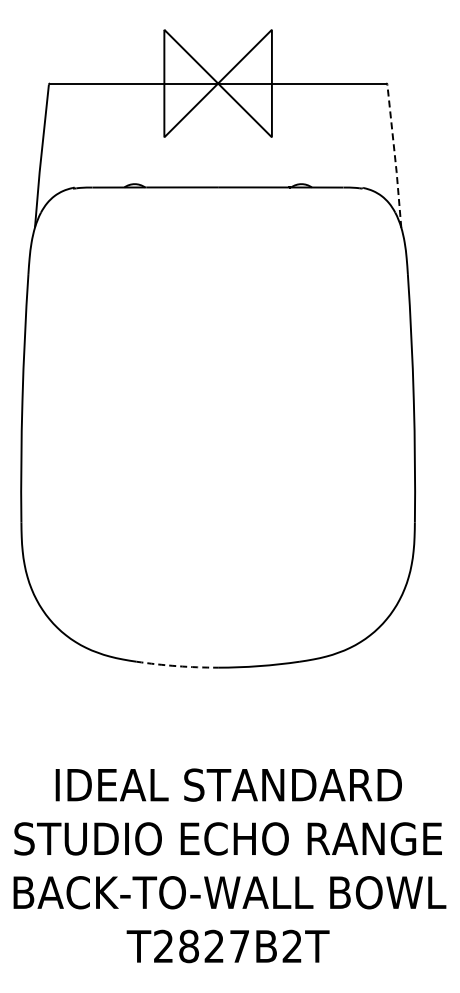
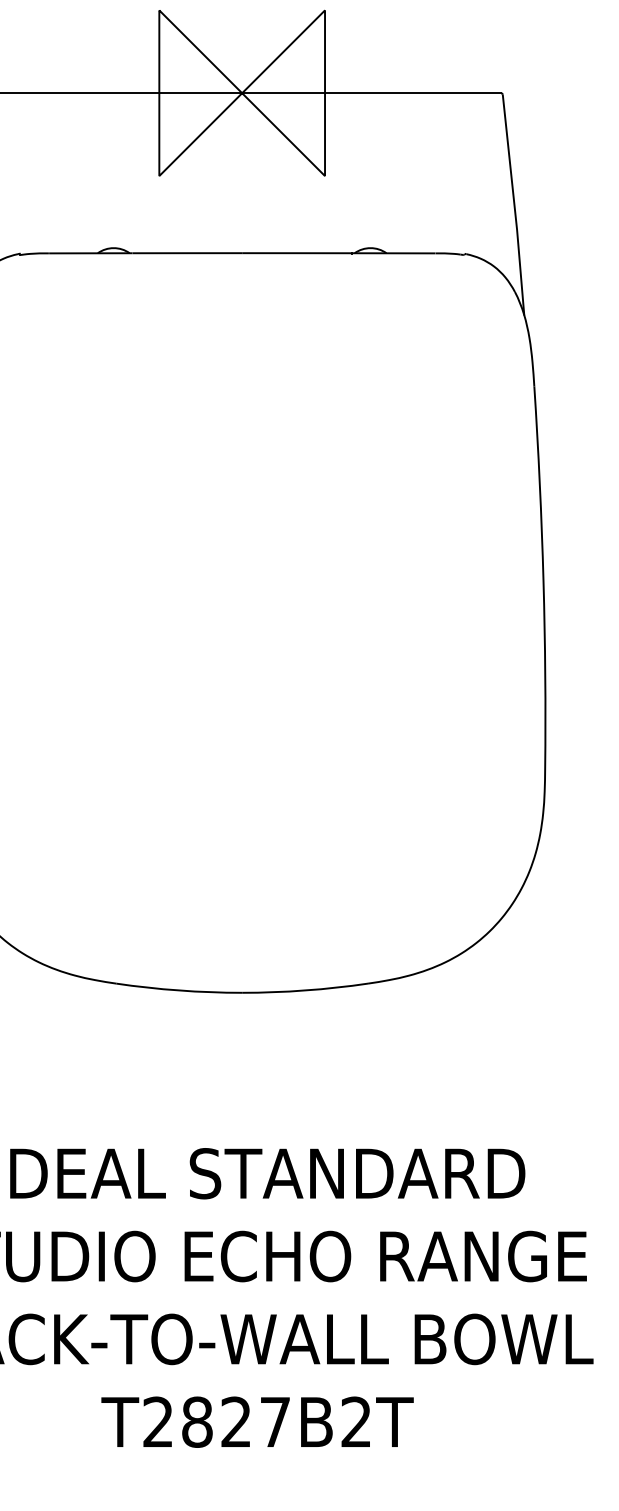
line: (394, 156) -> (513, 205), dashed -> solid
arc: (177, 666) -> (179, 990), dashed -> solid

